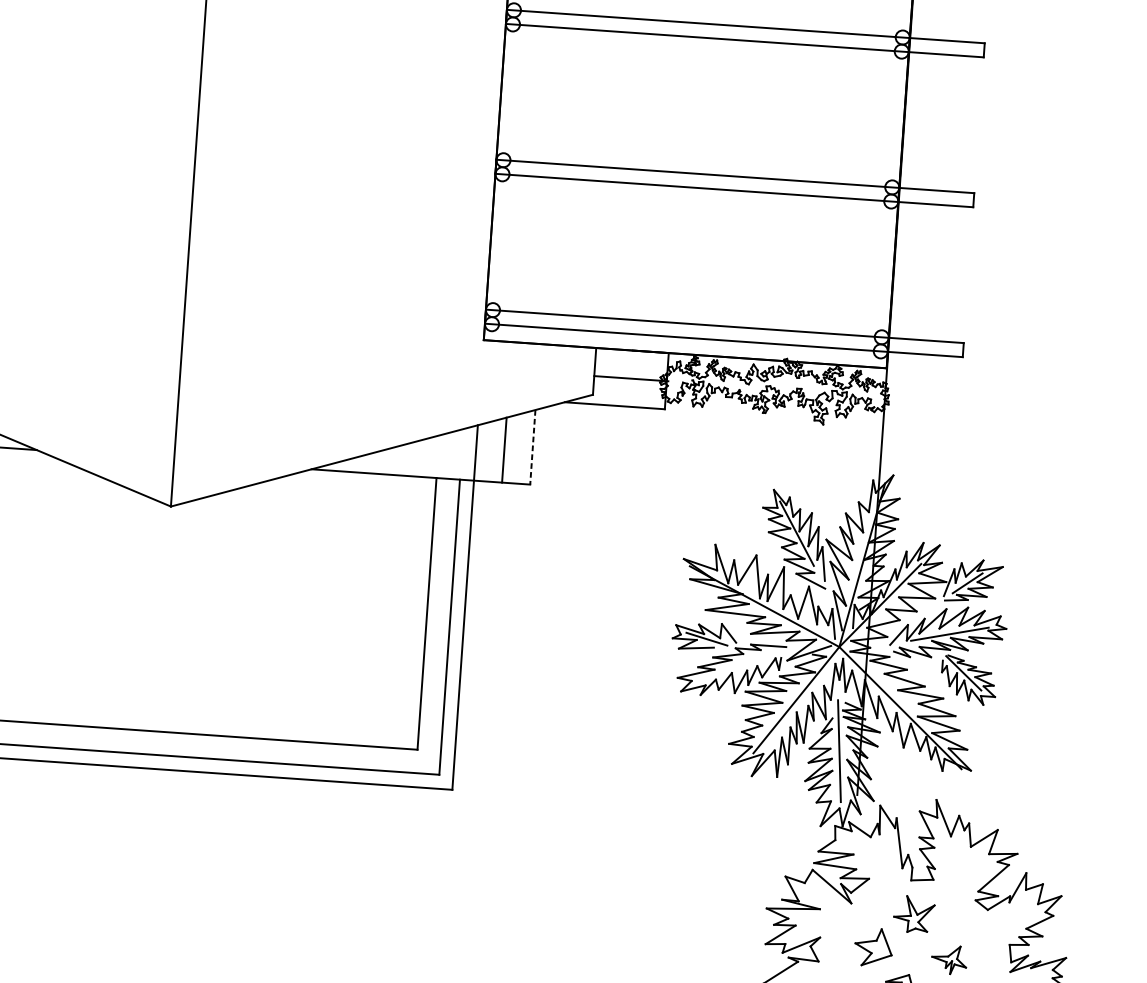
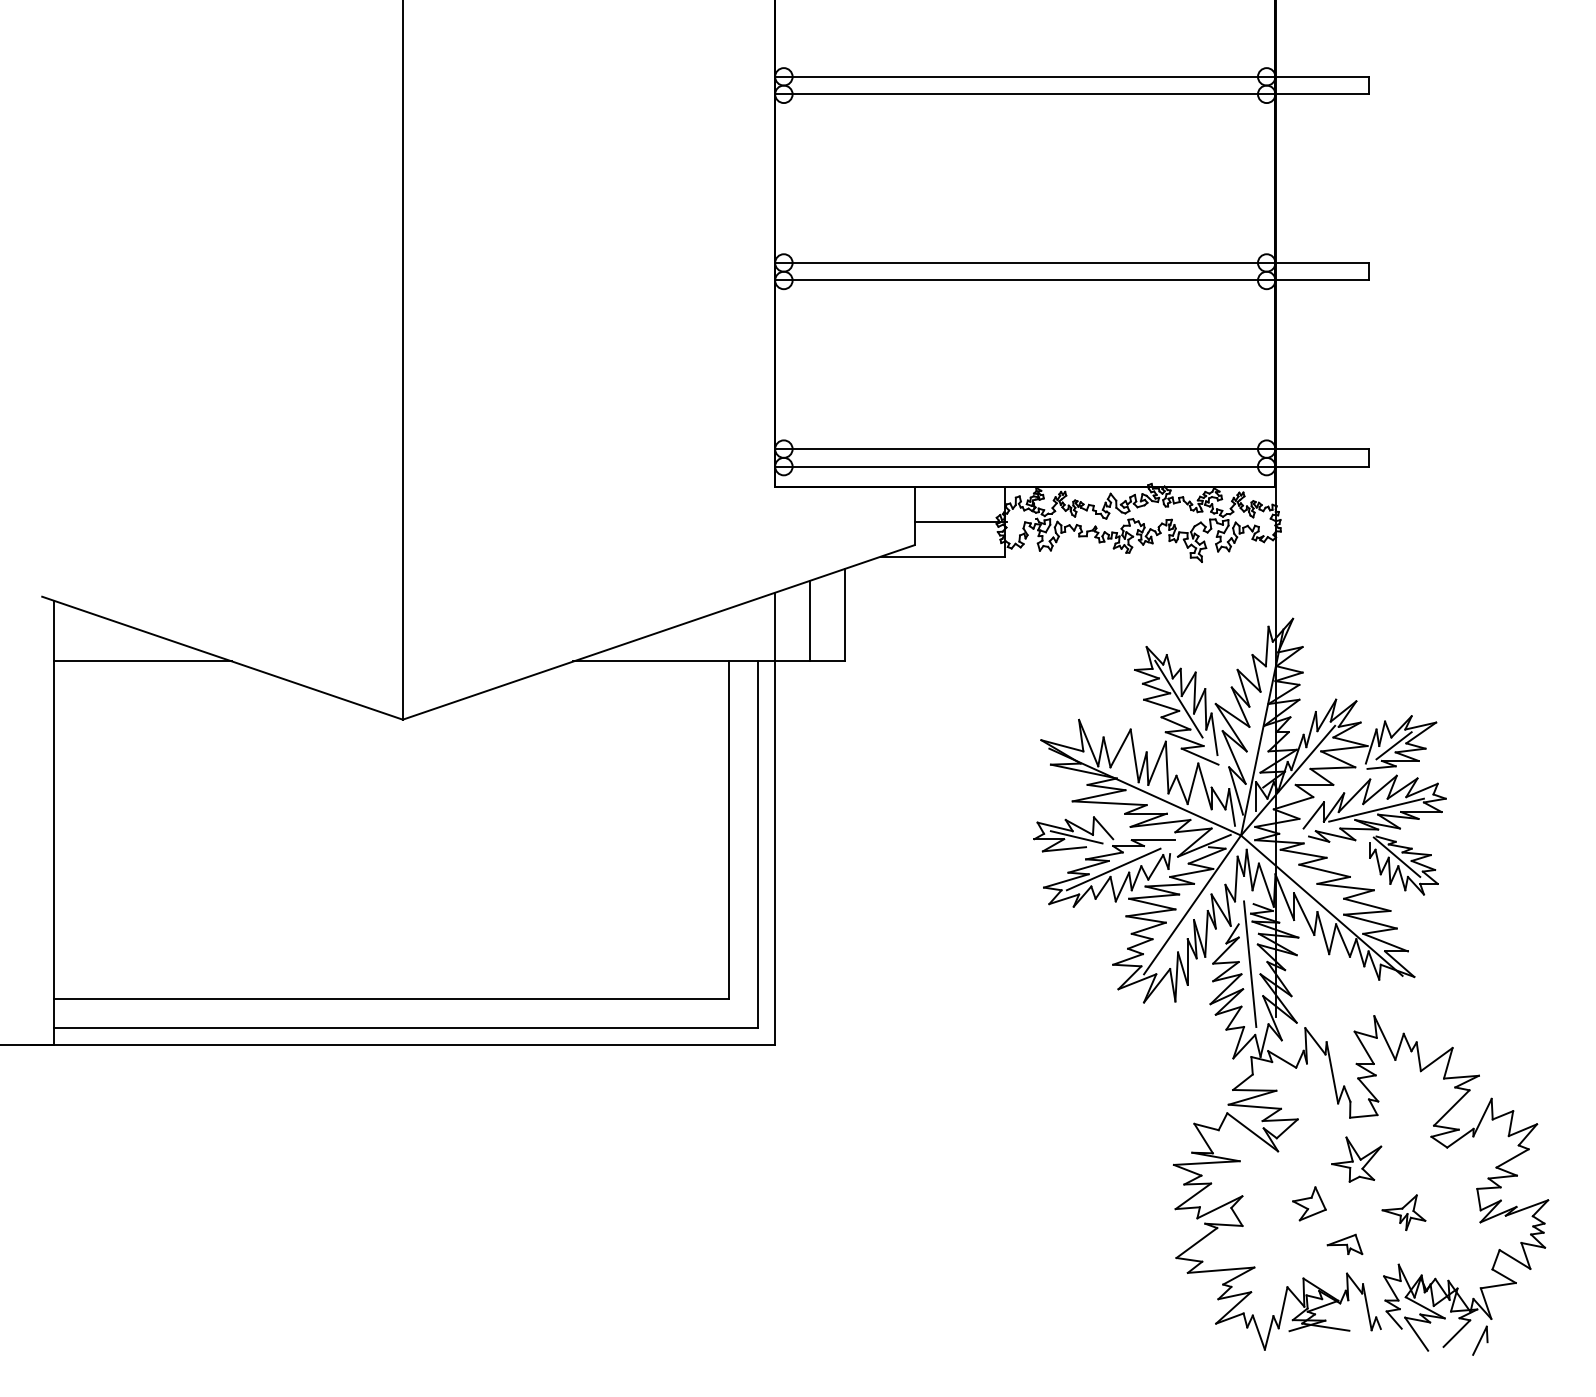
line: (532, 447) -> (844, 615), dashed -> solid
line: (734, 667) -> (1113, 869), added
part: (873, 947) -> (1309, 1203), size x0.71

